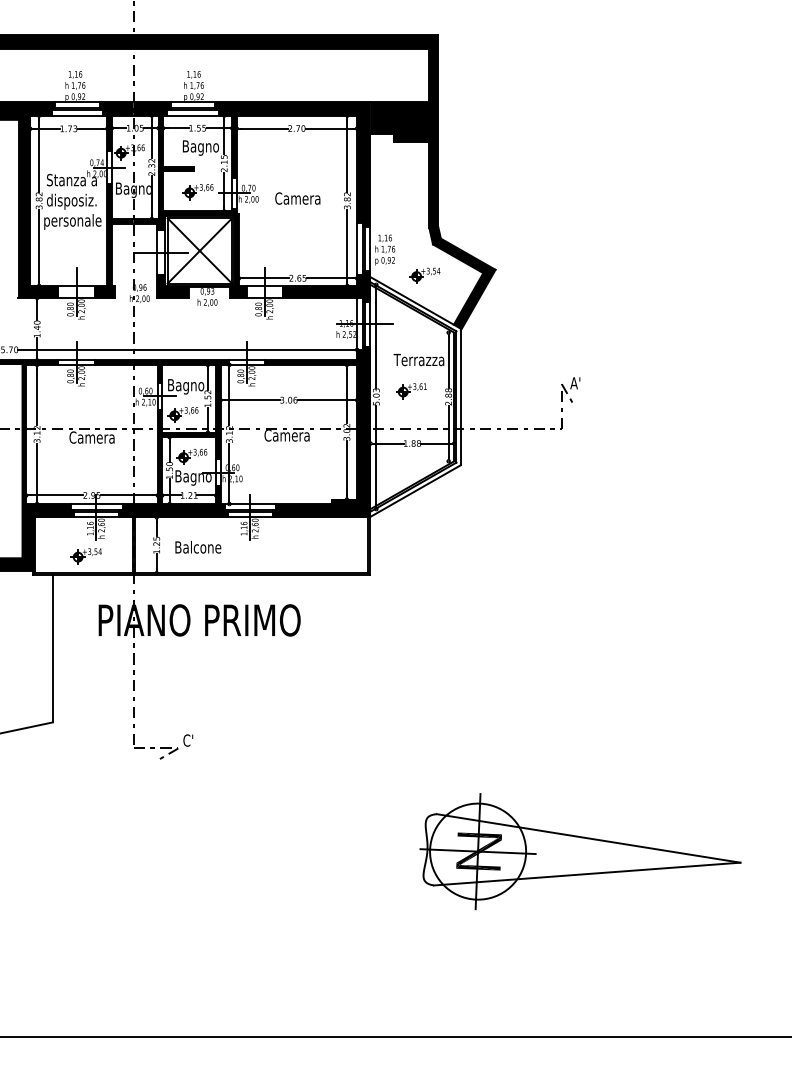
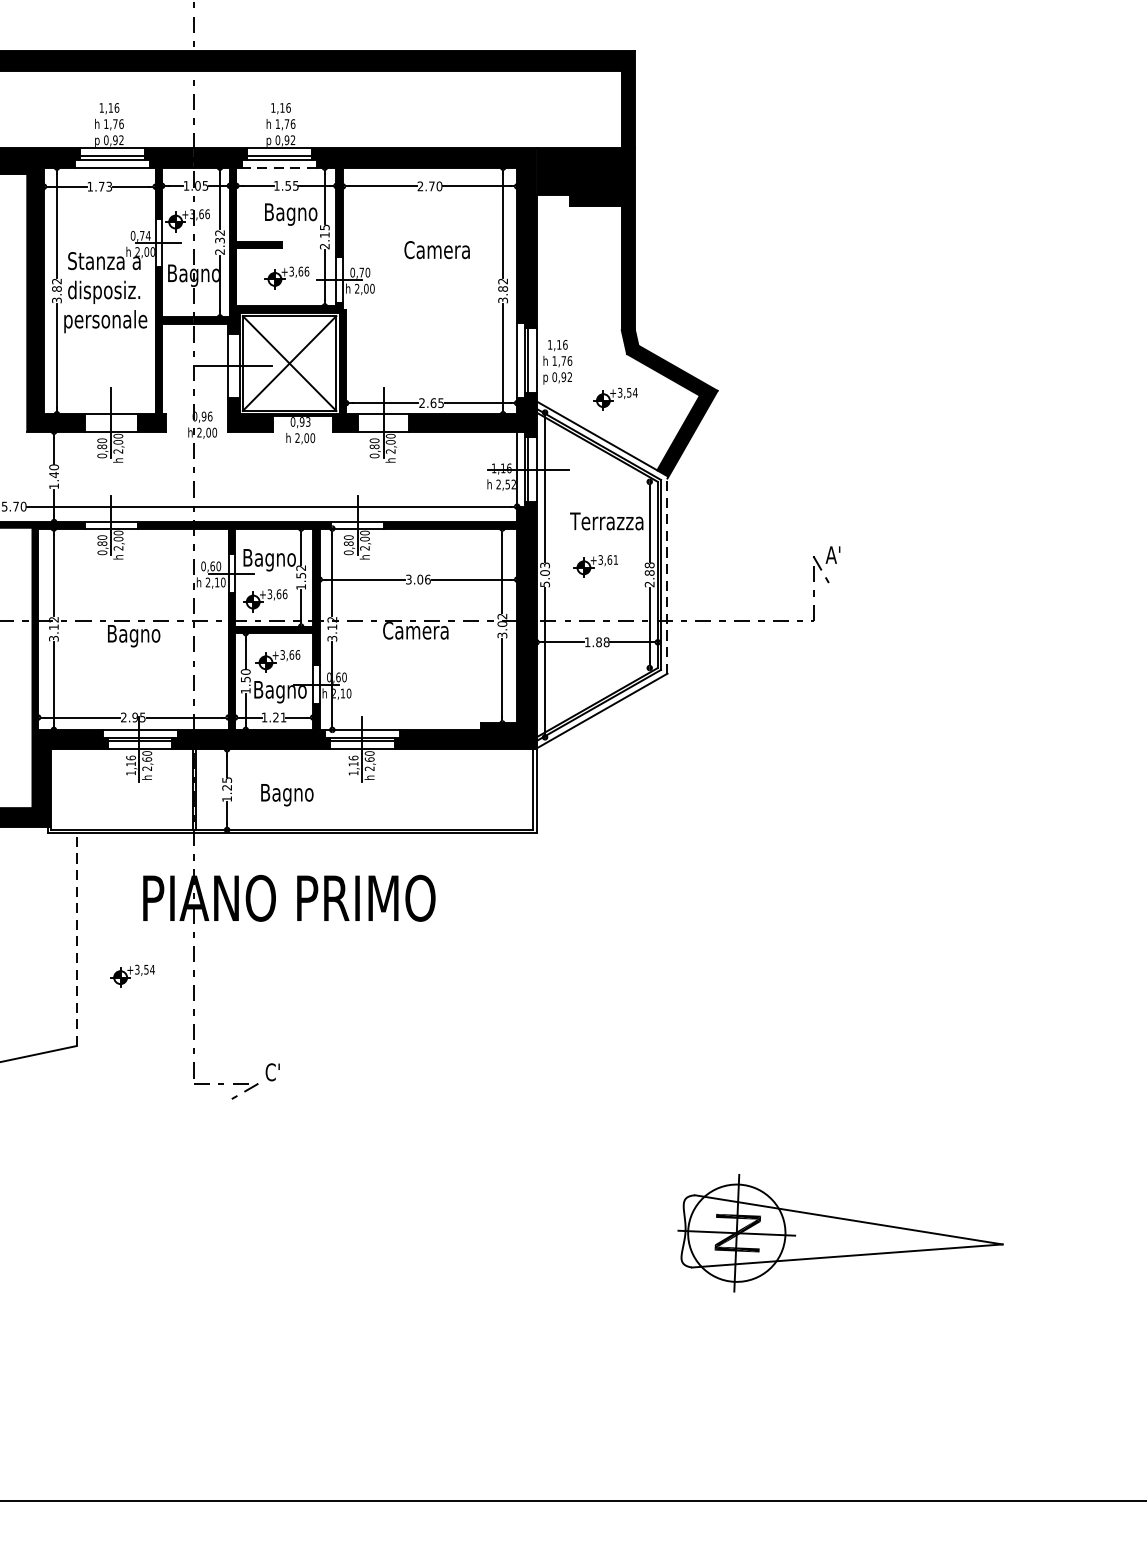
line: (192, 115) -> (278, 167), solid -> dashed
text: (297, 198) -> (436, 249), moved
line: (460, 396) -> (666, 574), solid -> dashed
text: (91, 438) -> (132, 635), Camera -> Bagno
text: (198, 548) -> (287, 794), Balcone -> Bagno
part: (85, 556) -> (131, 976), moved
line: (52, 648) -> (76, 939), solid -> dashed
part: (580, 851) -> (840, 1232), size x0.7

